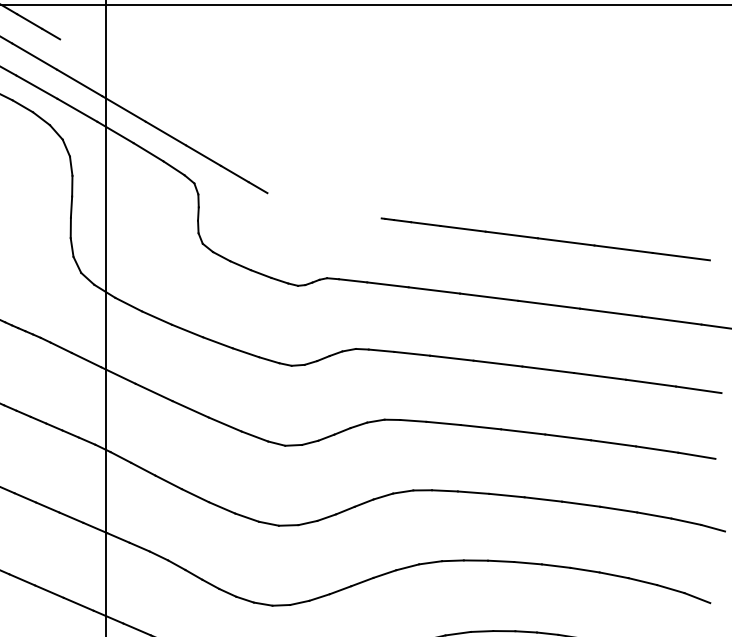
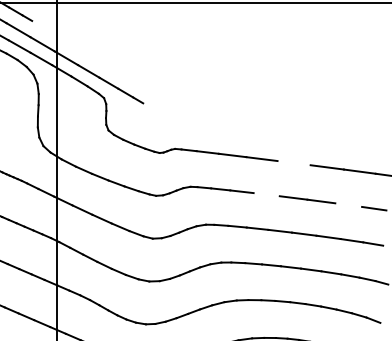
line: (546, 240) -> (292, 128), removed
line: (548, 305) -> (293, 163), removed
line: (497, 363) -> (266, 194), removed
line: (650, 381) -> (348, 204), removed

